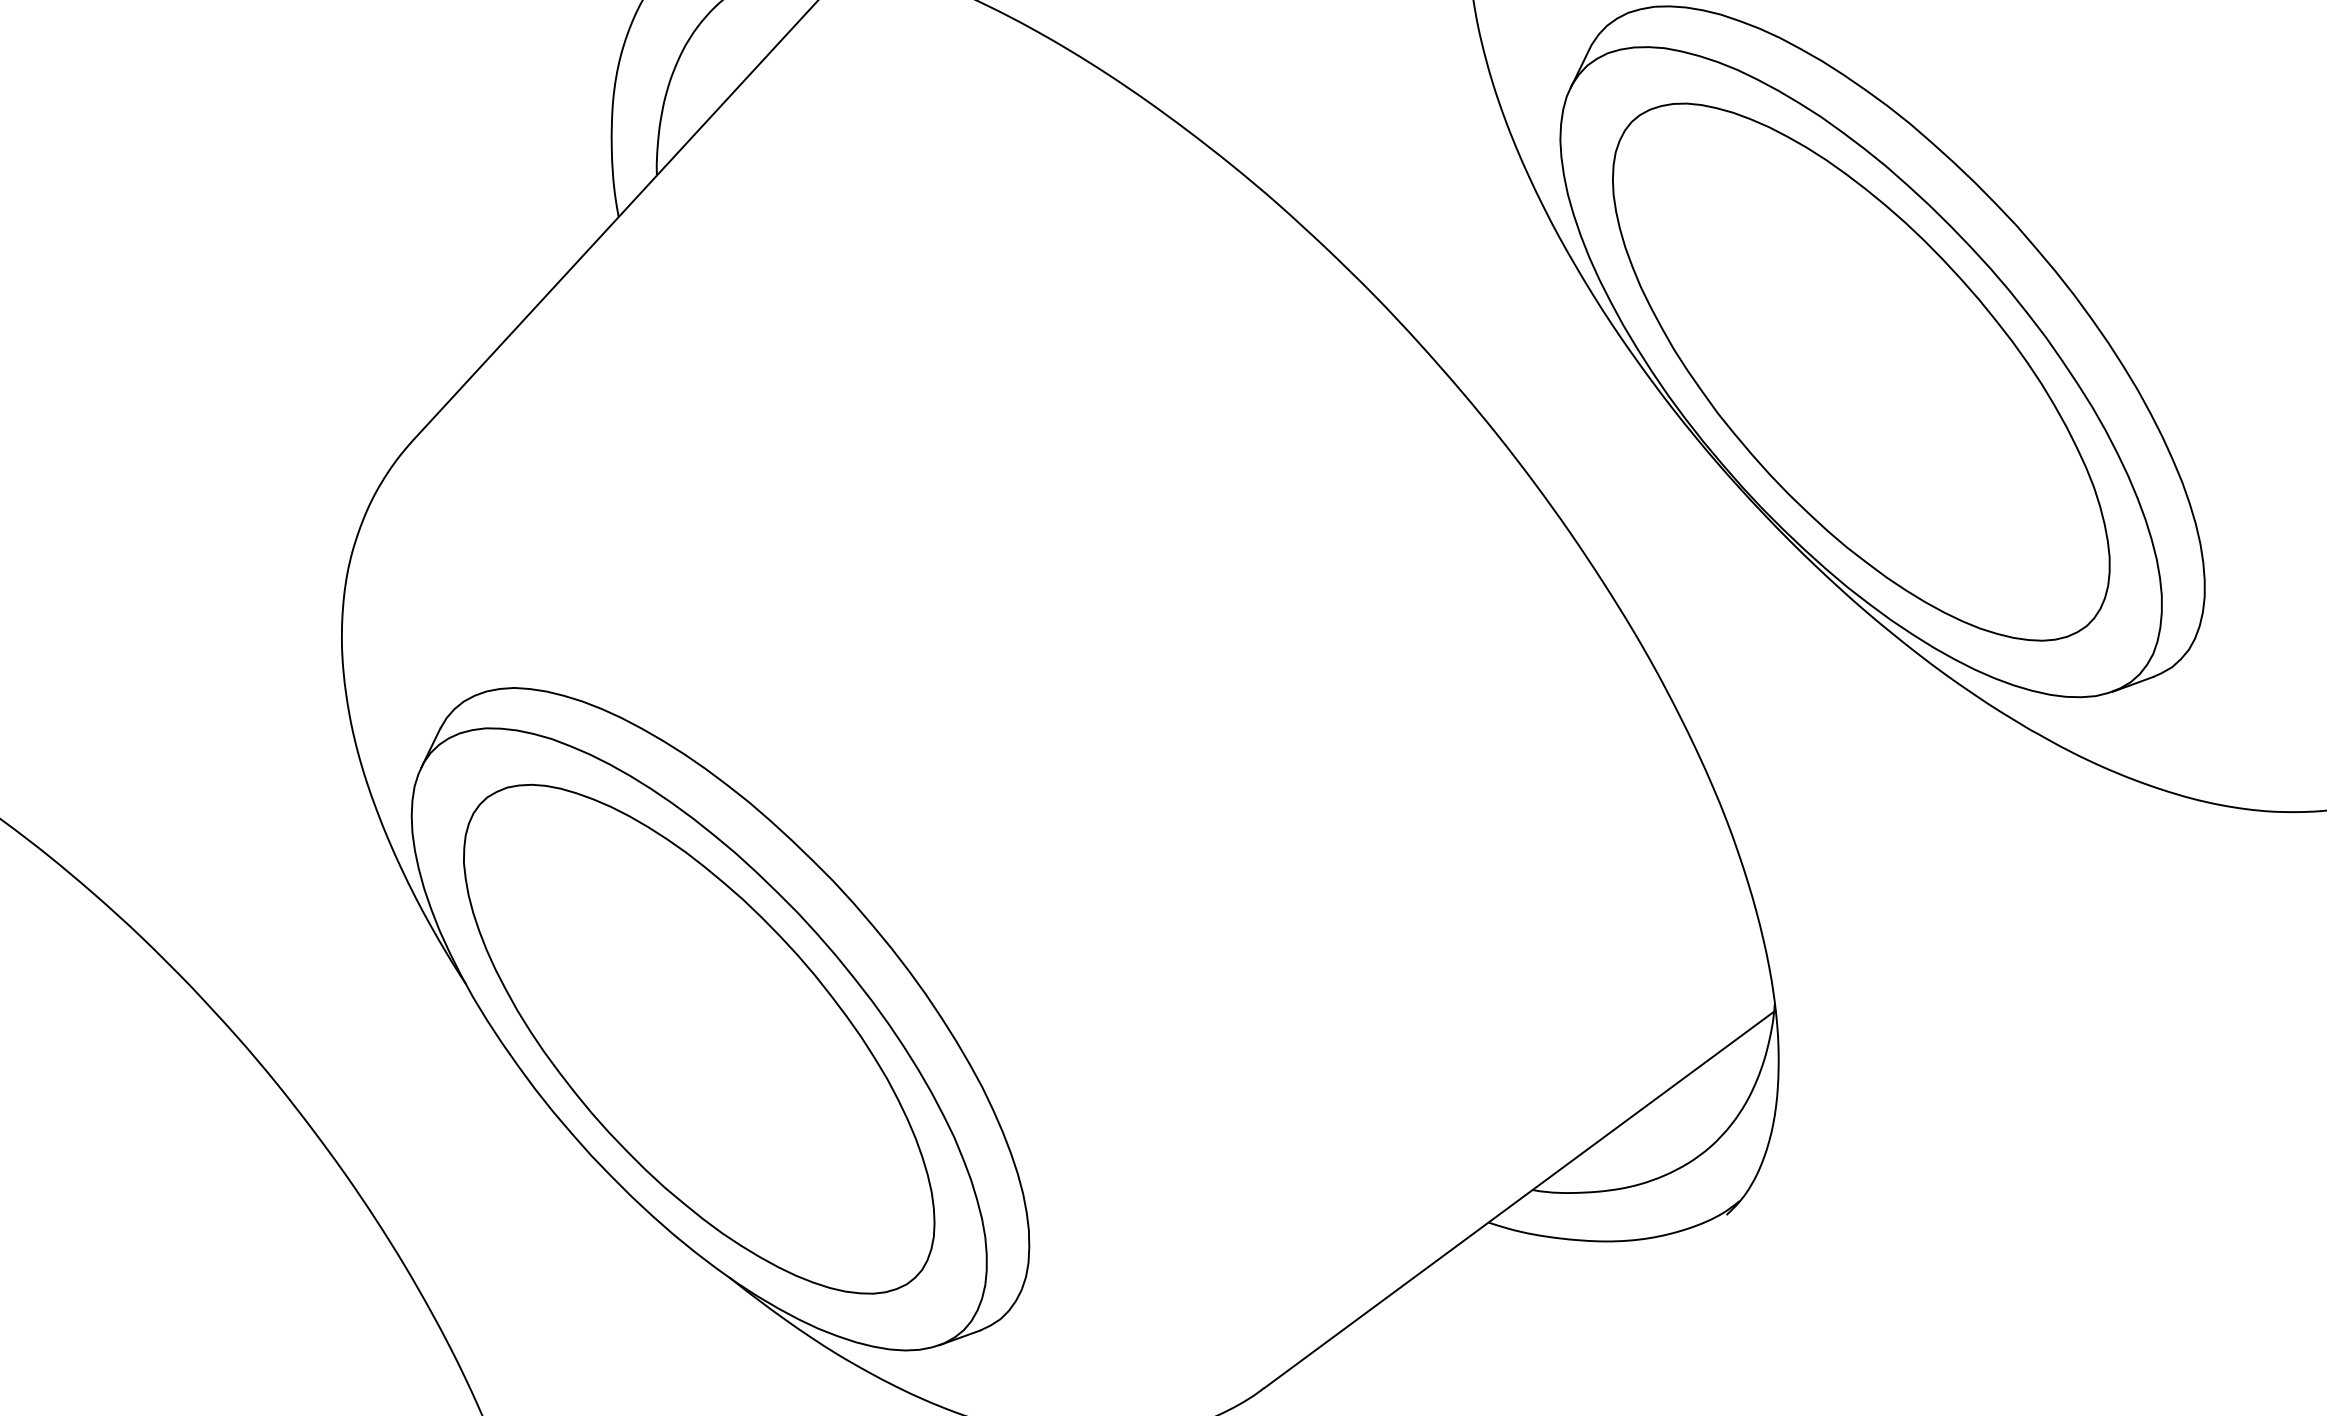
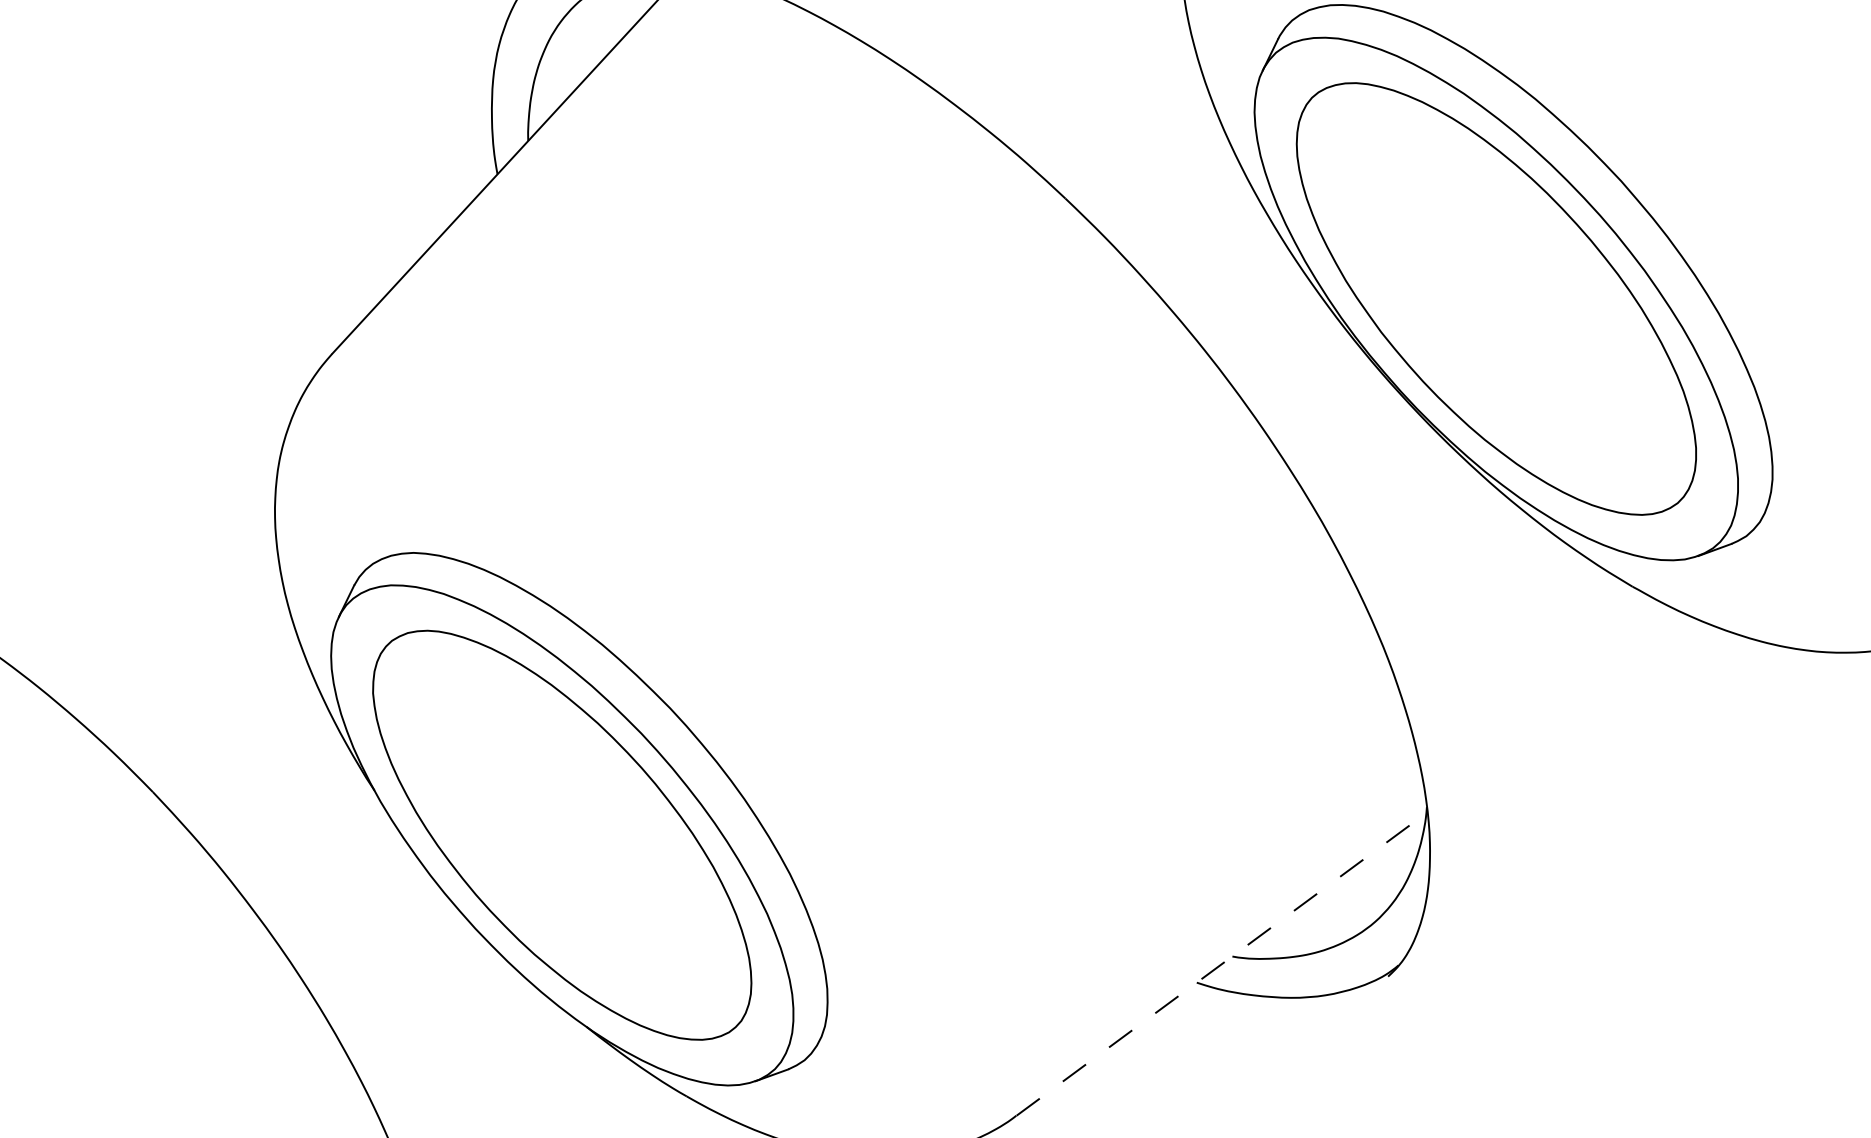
line: (1519, 1199) -> (1221, 964), solid -> dashed

